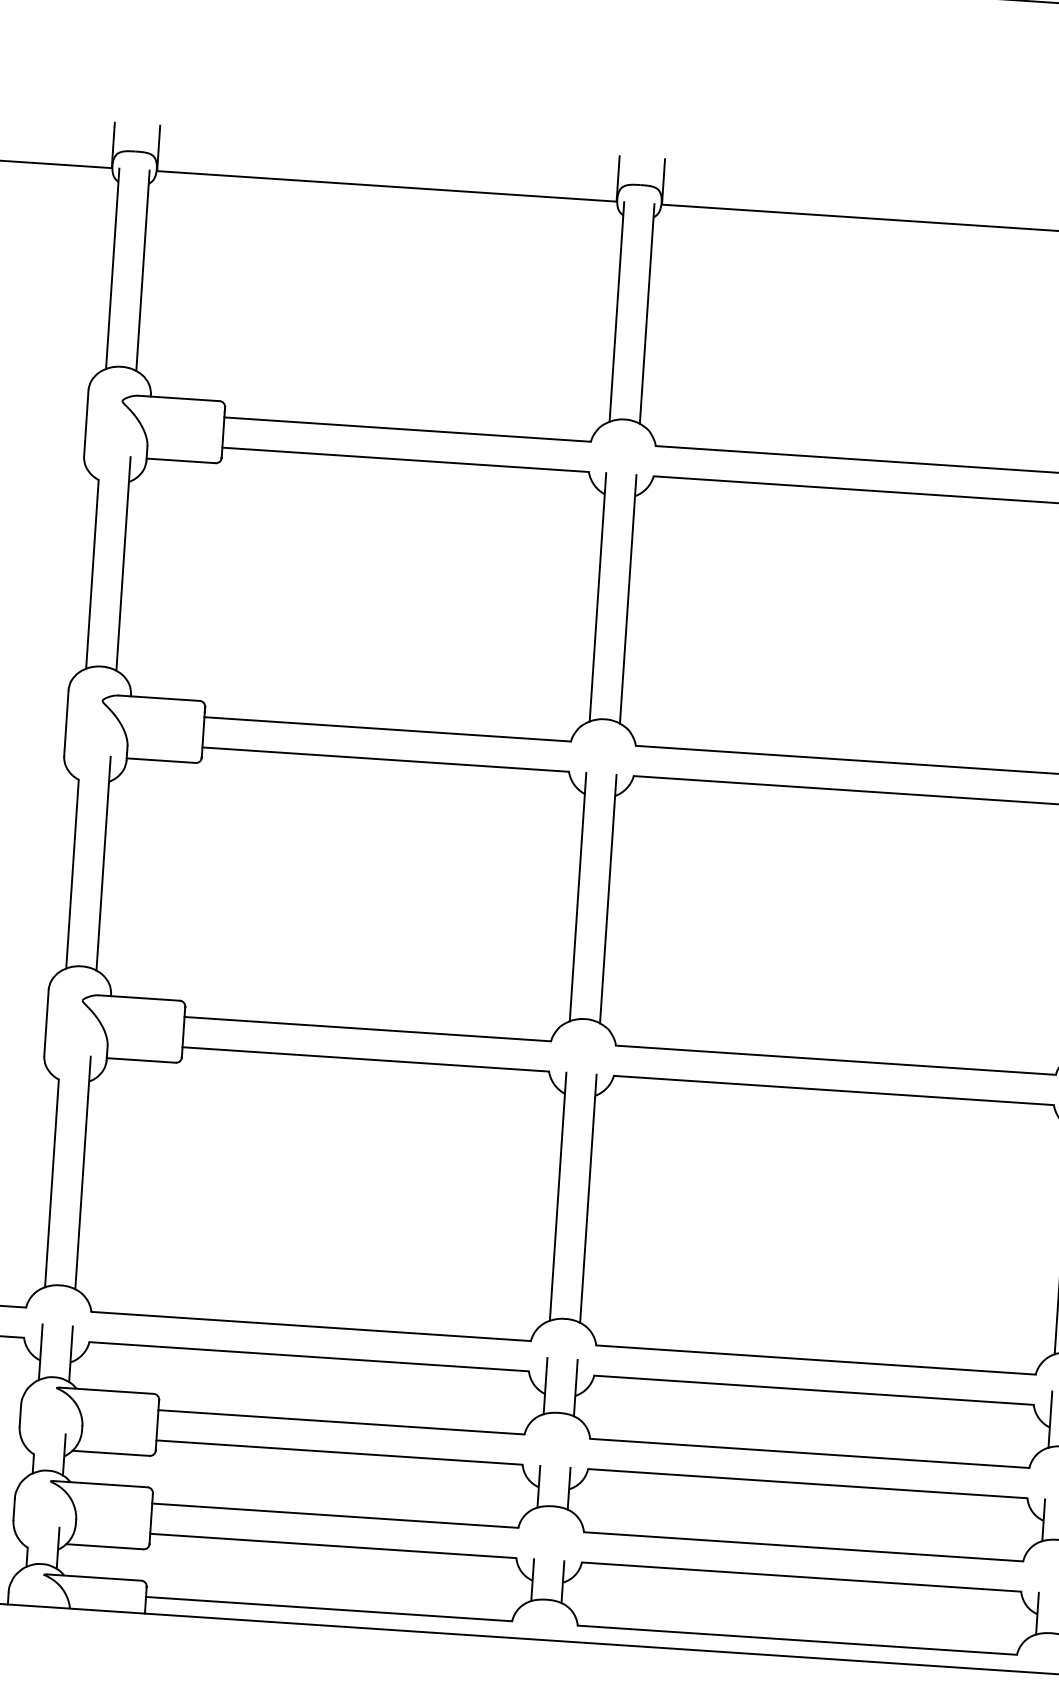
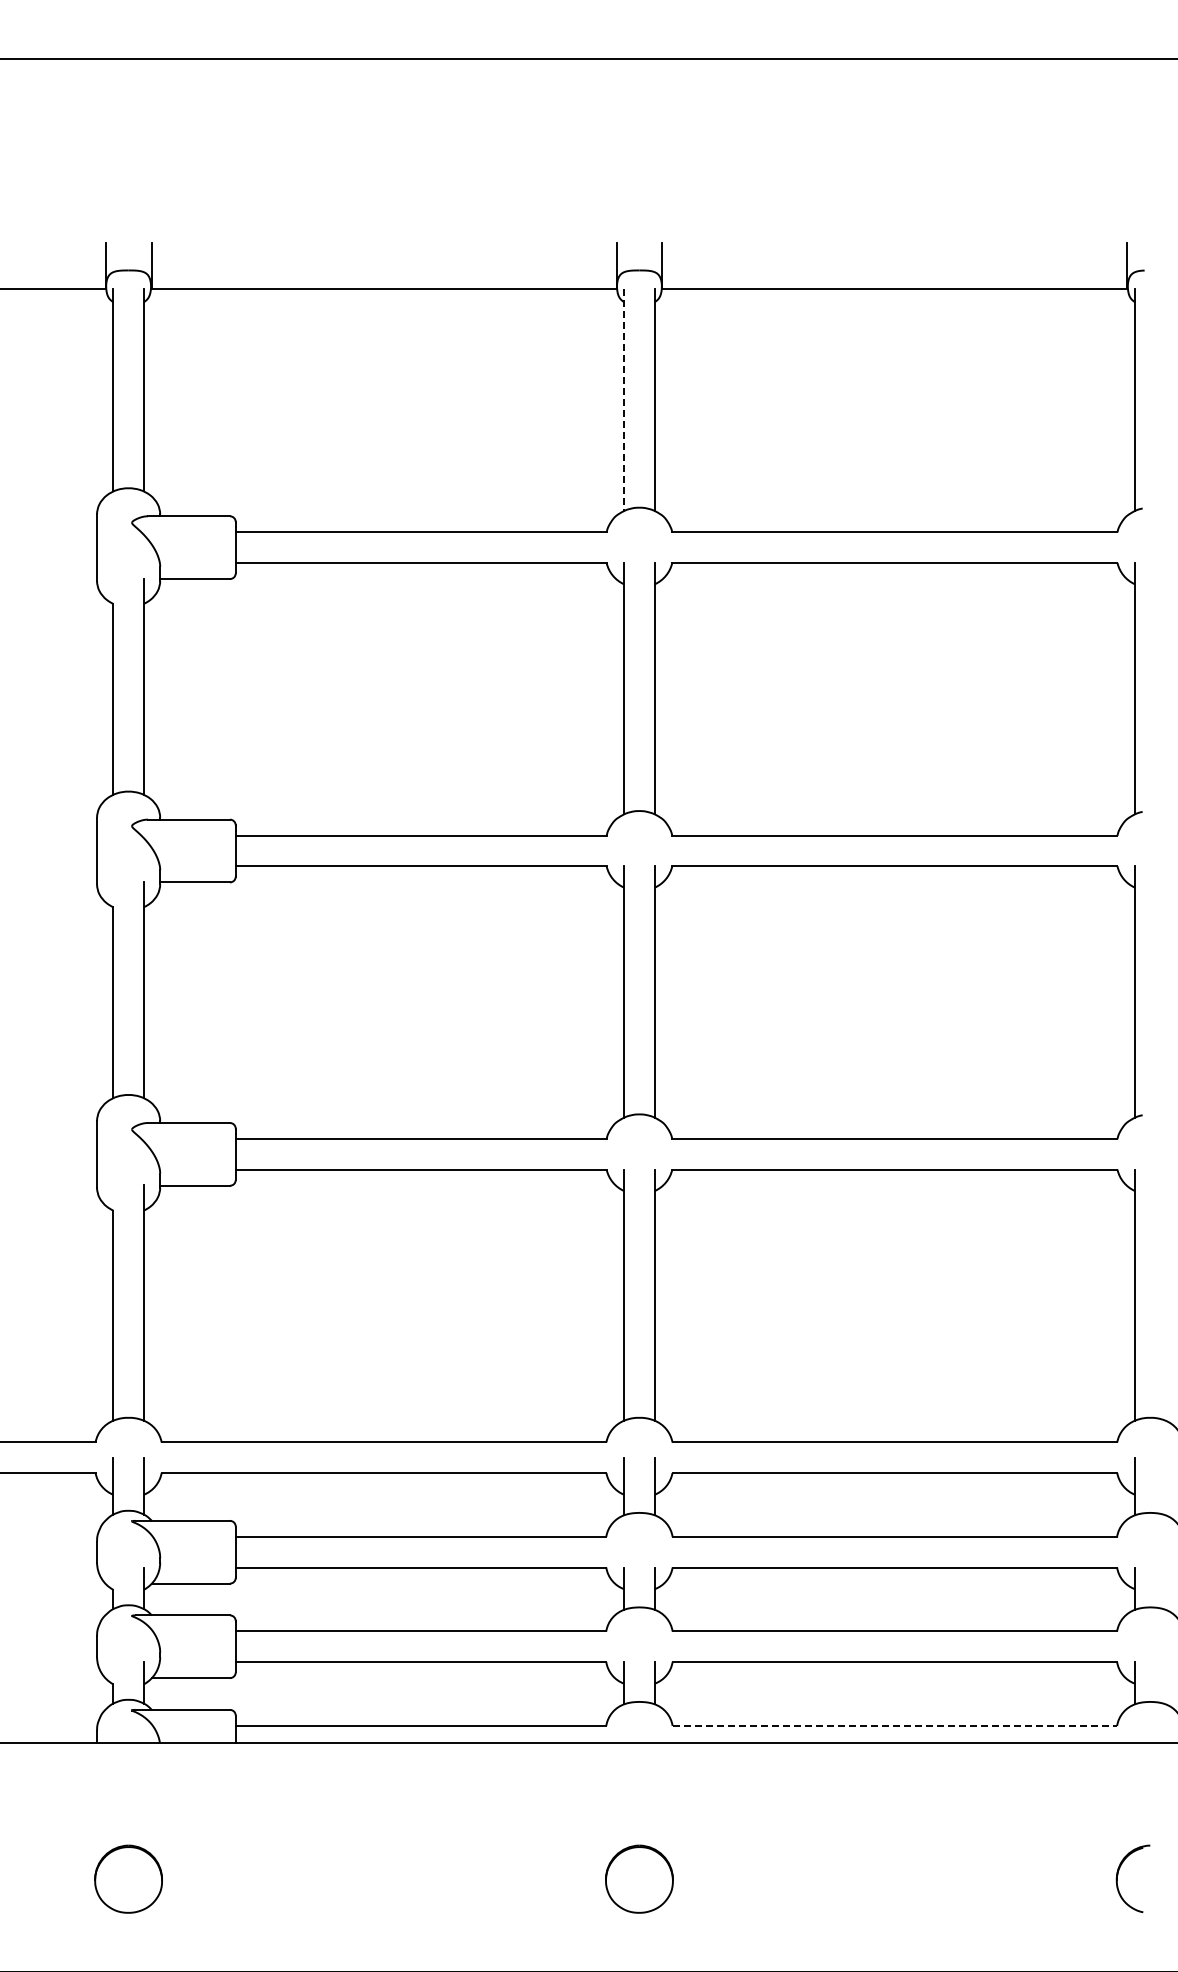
line: (617, 312) -> (624, 400), solid -> dashed
line: (798, 1639) -> (895, 1725), solid -> dashed

